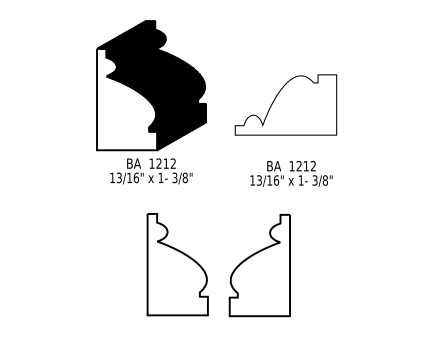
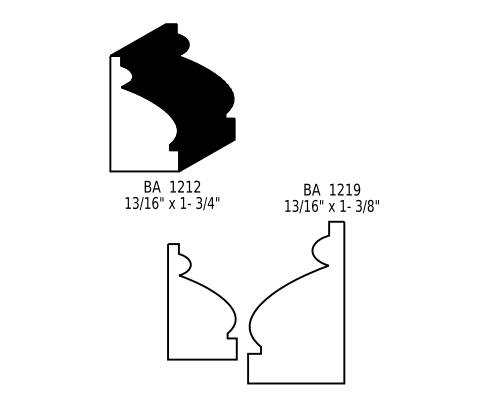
part: (285, 104) -> (325, 119), removed
text: (313, 166) -> (357, 189), 1212 -> 1219
text: (184, 177) -> (210, 202), 3/8" -> 3/4"
part: (259, 265) -> (295, 302), size x1.4

